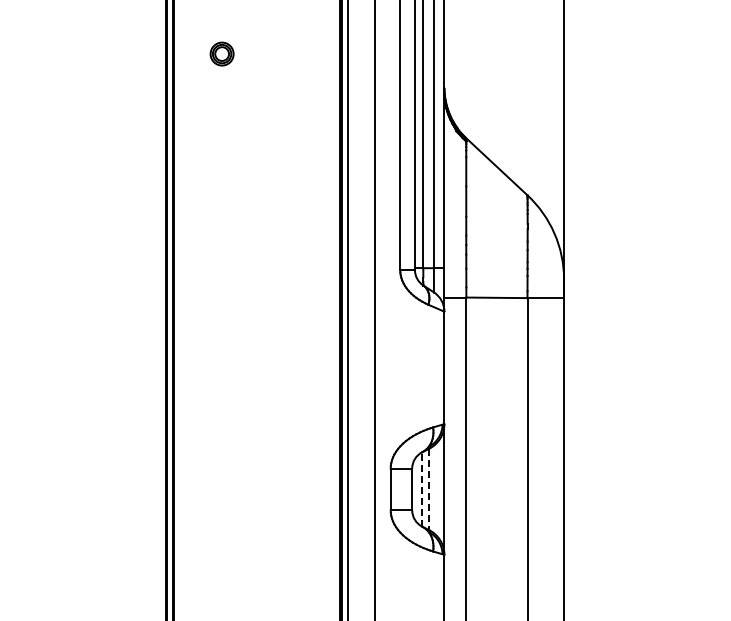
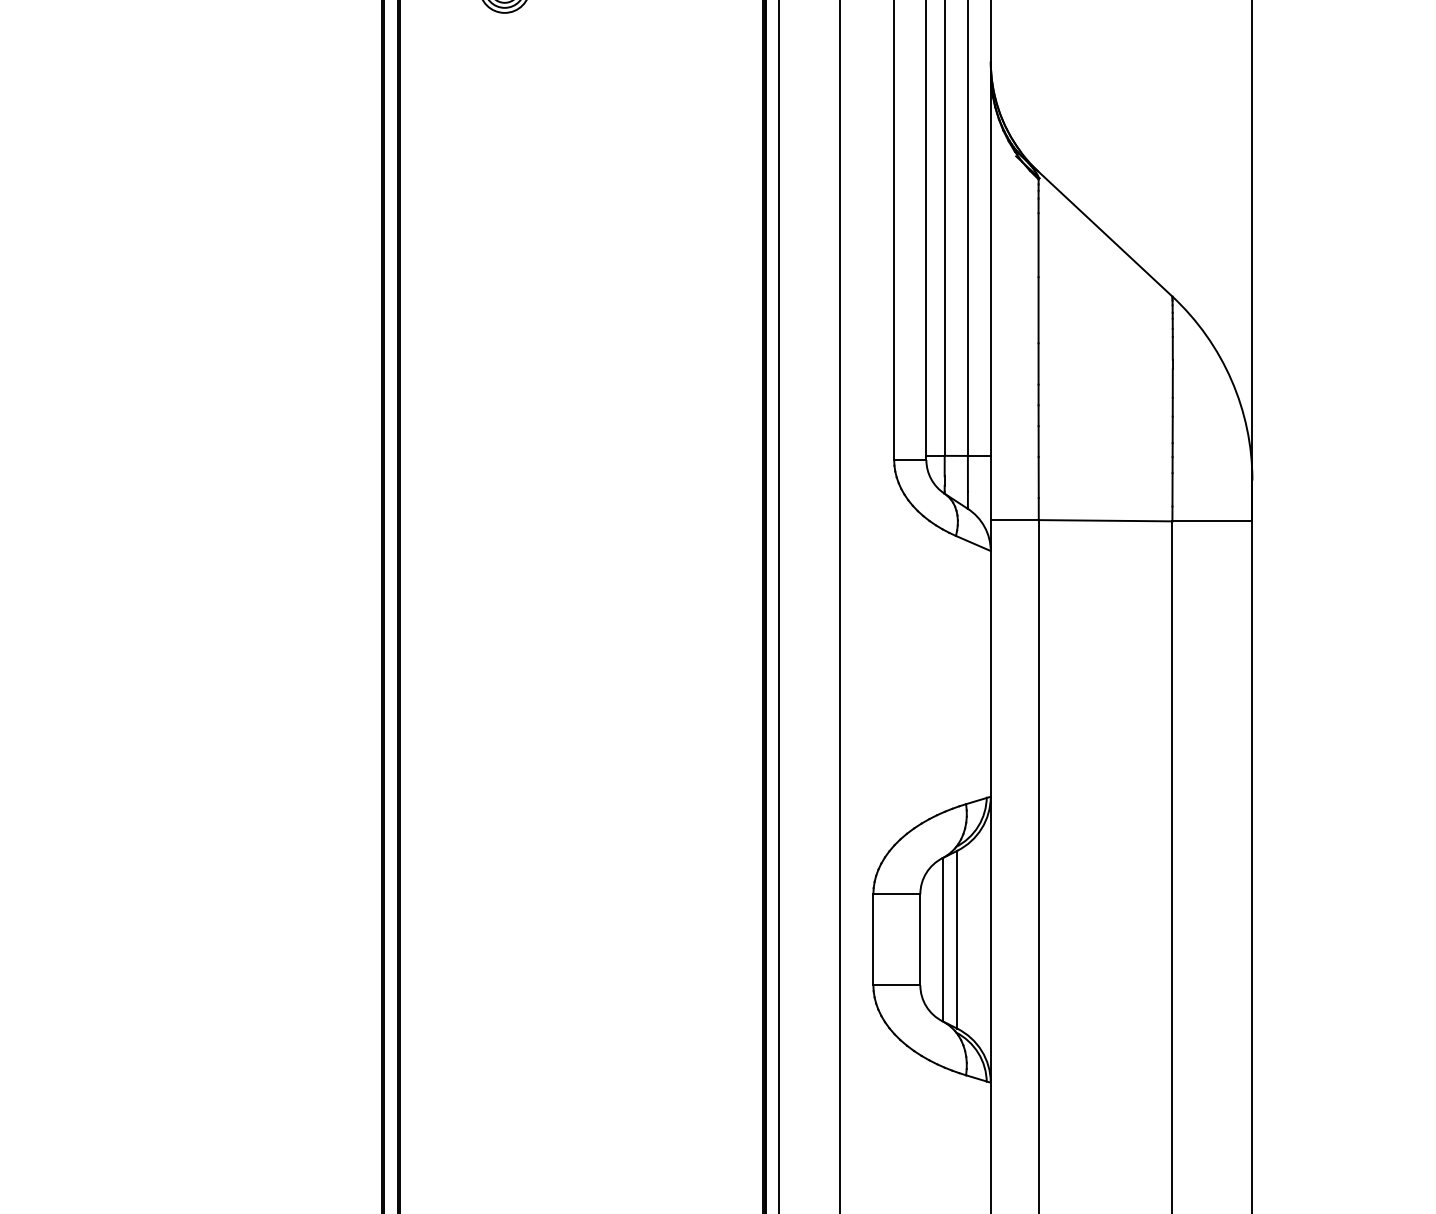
line: (422, 488) -> (942, 937), dashed -> solid
line: (429, 489) -> (958, 939), dashed -> solid

